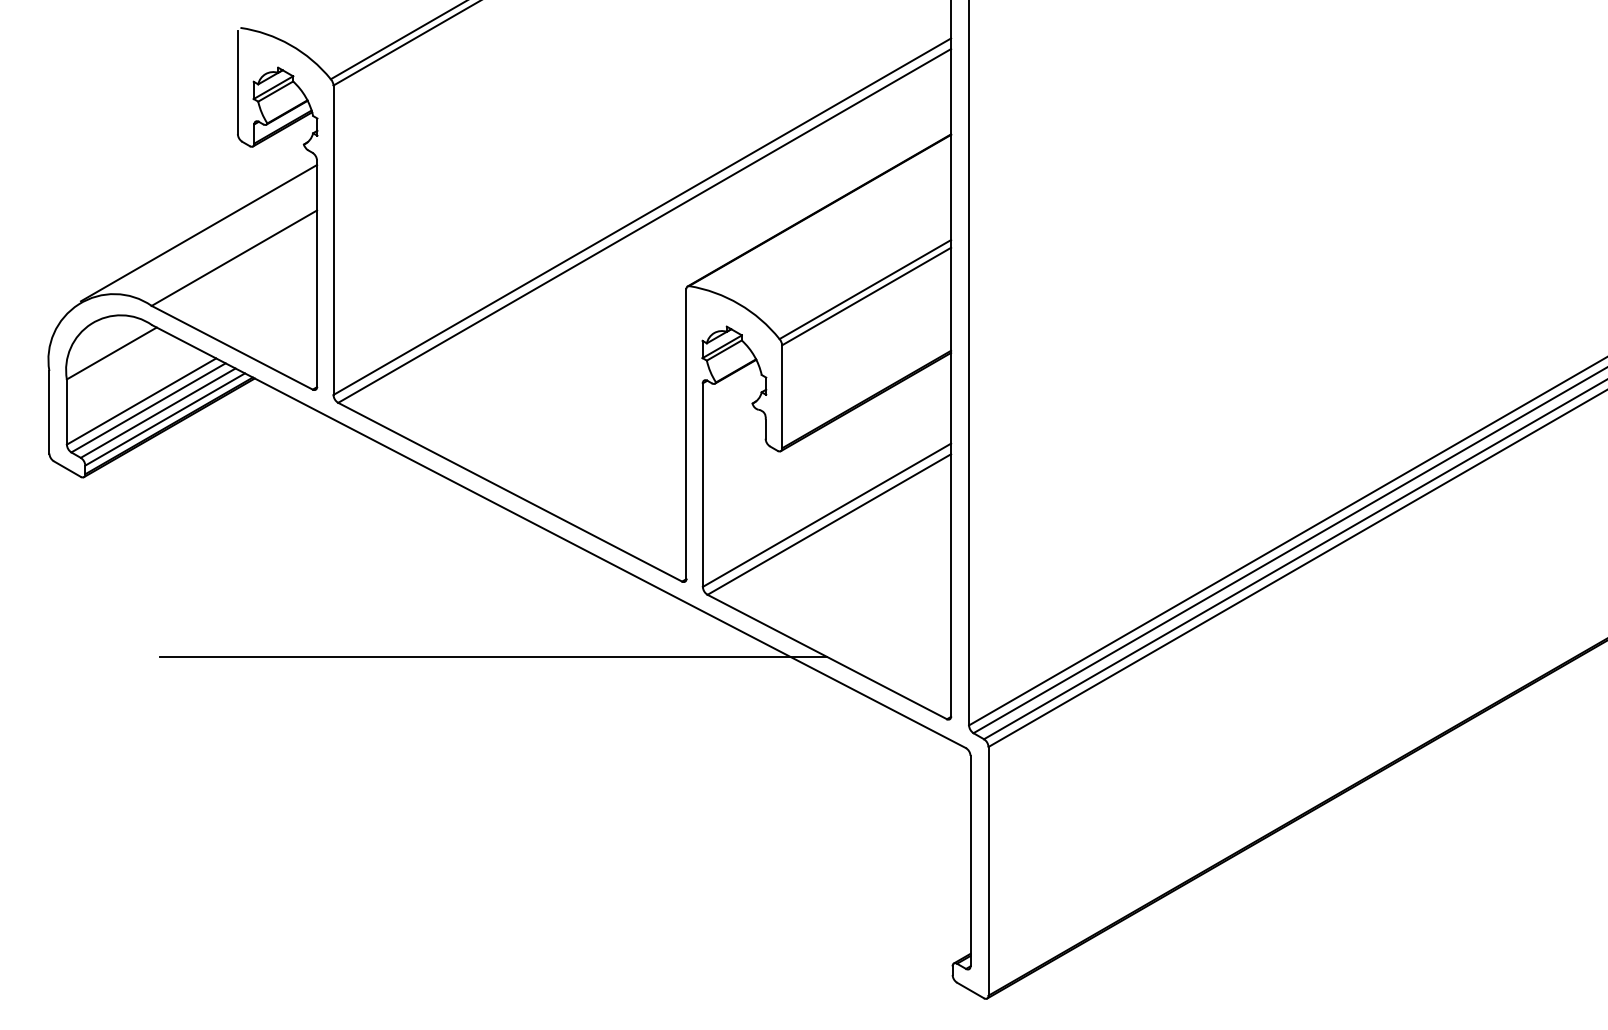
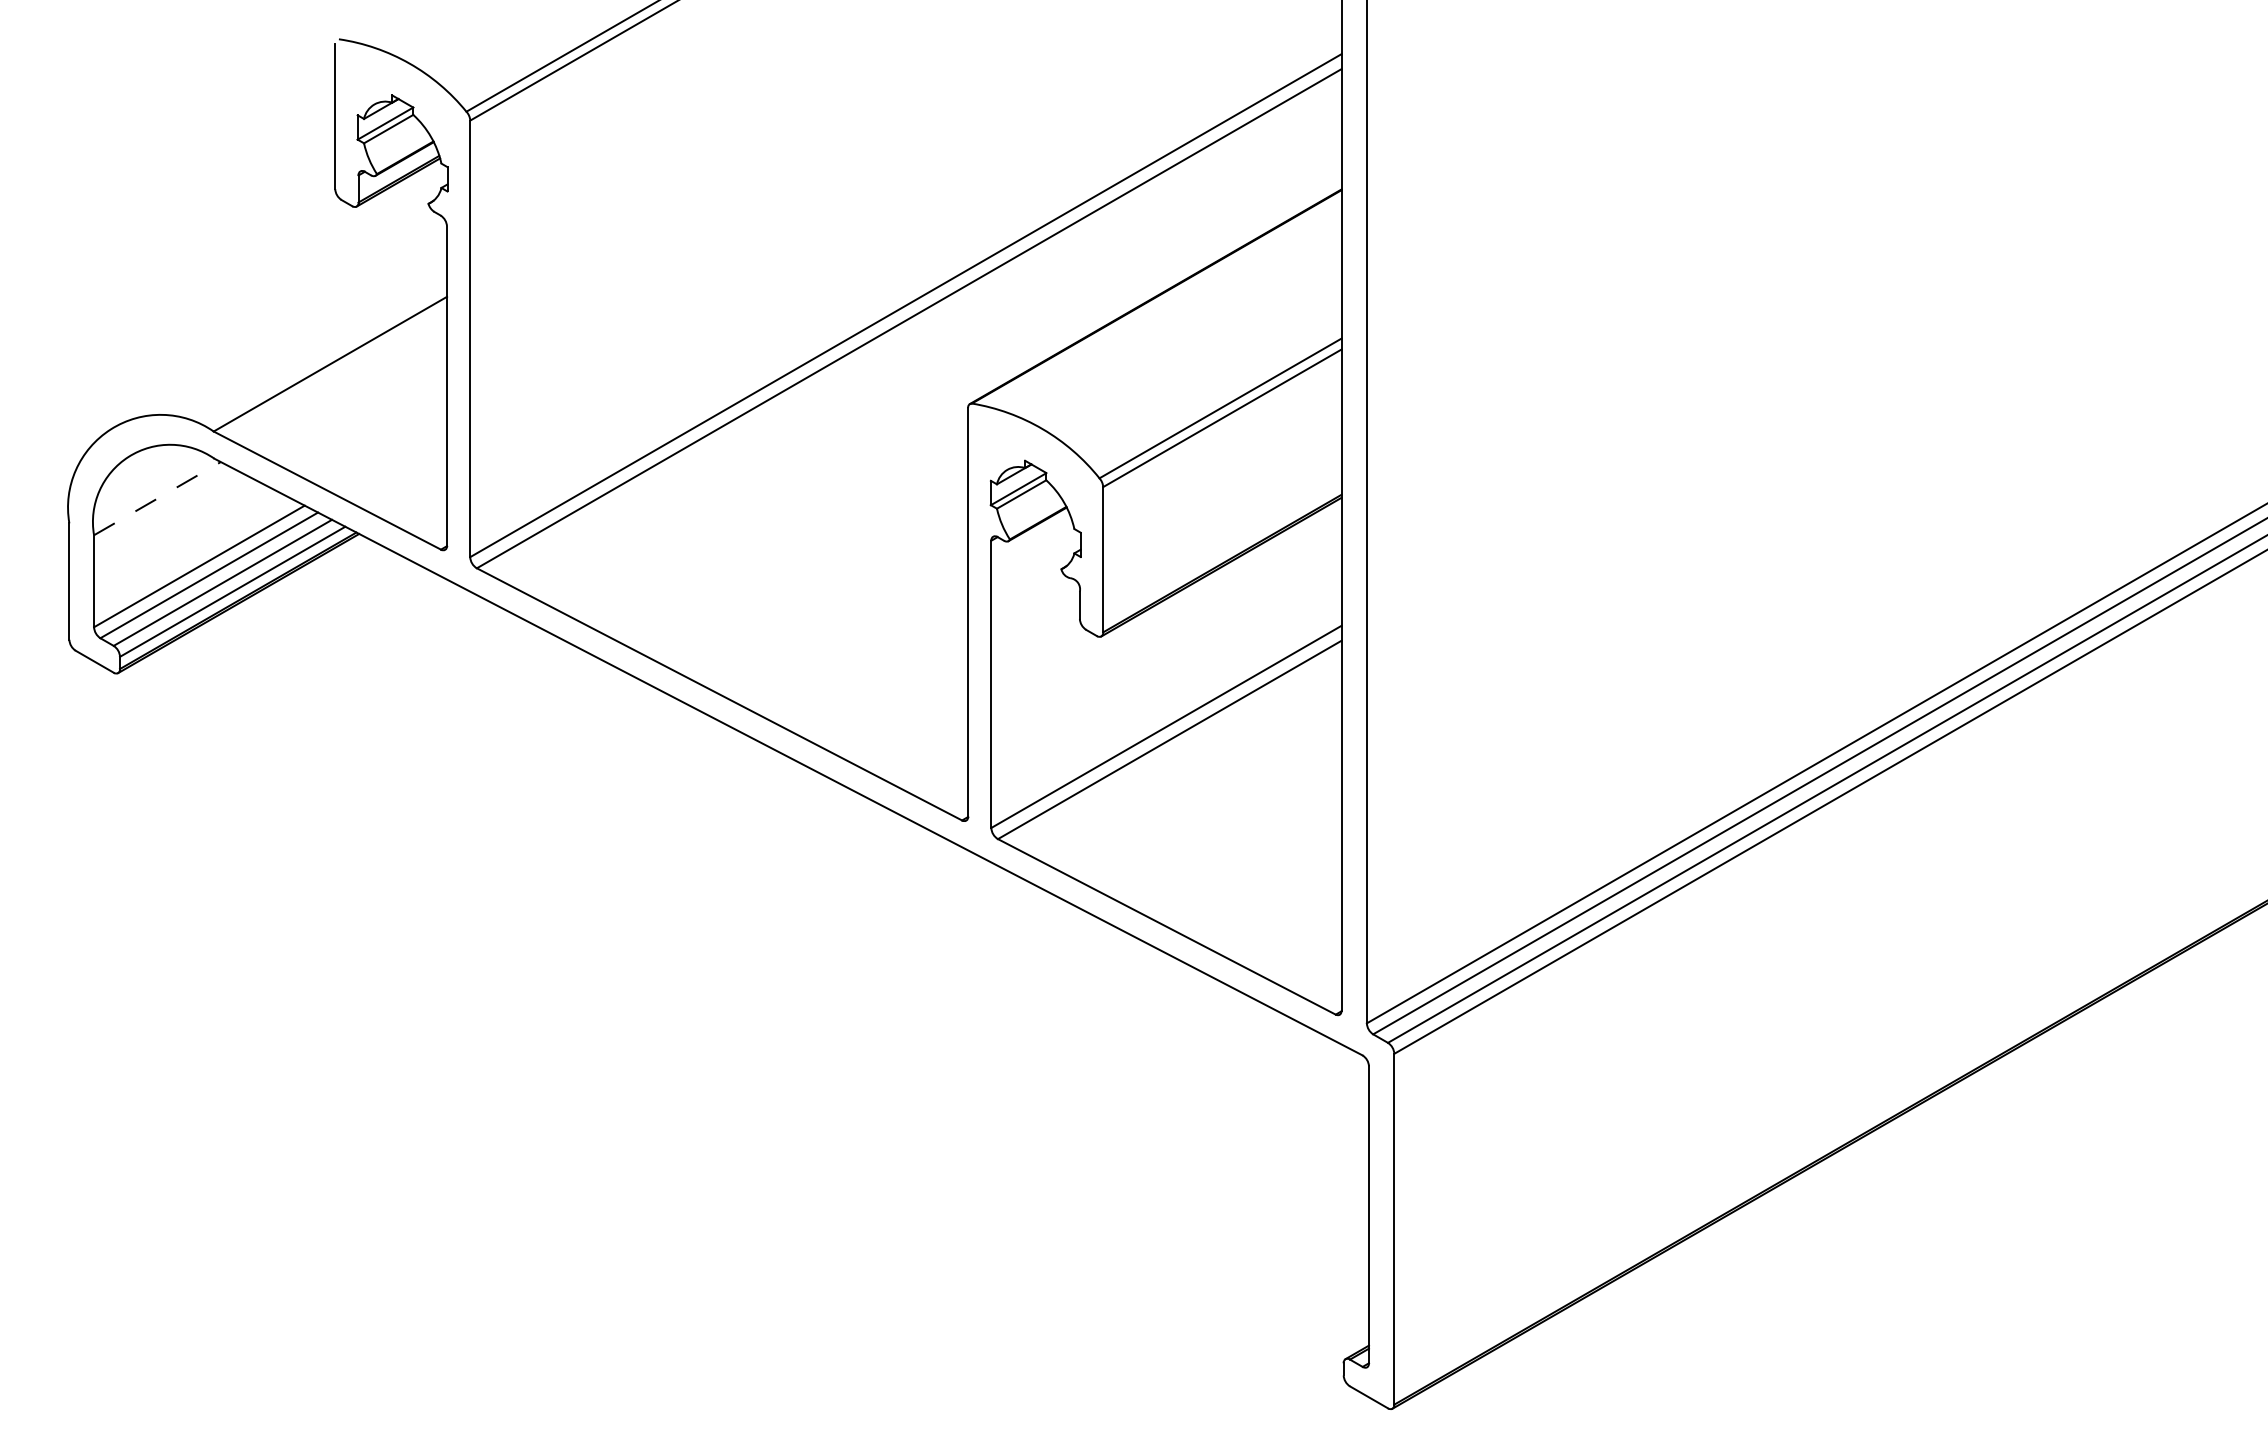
line: (199, 232) -> (280, 328), removed
line: (111, 353) -> (157, 498), solid -> dashed
line: (493, 656) -> (695, 926), removed

